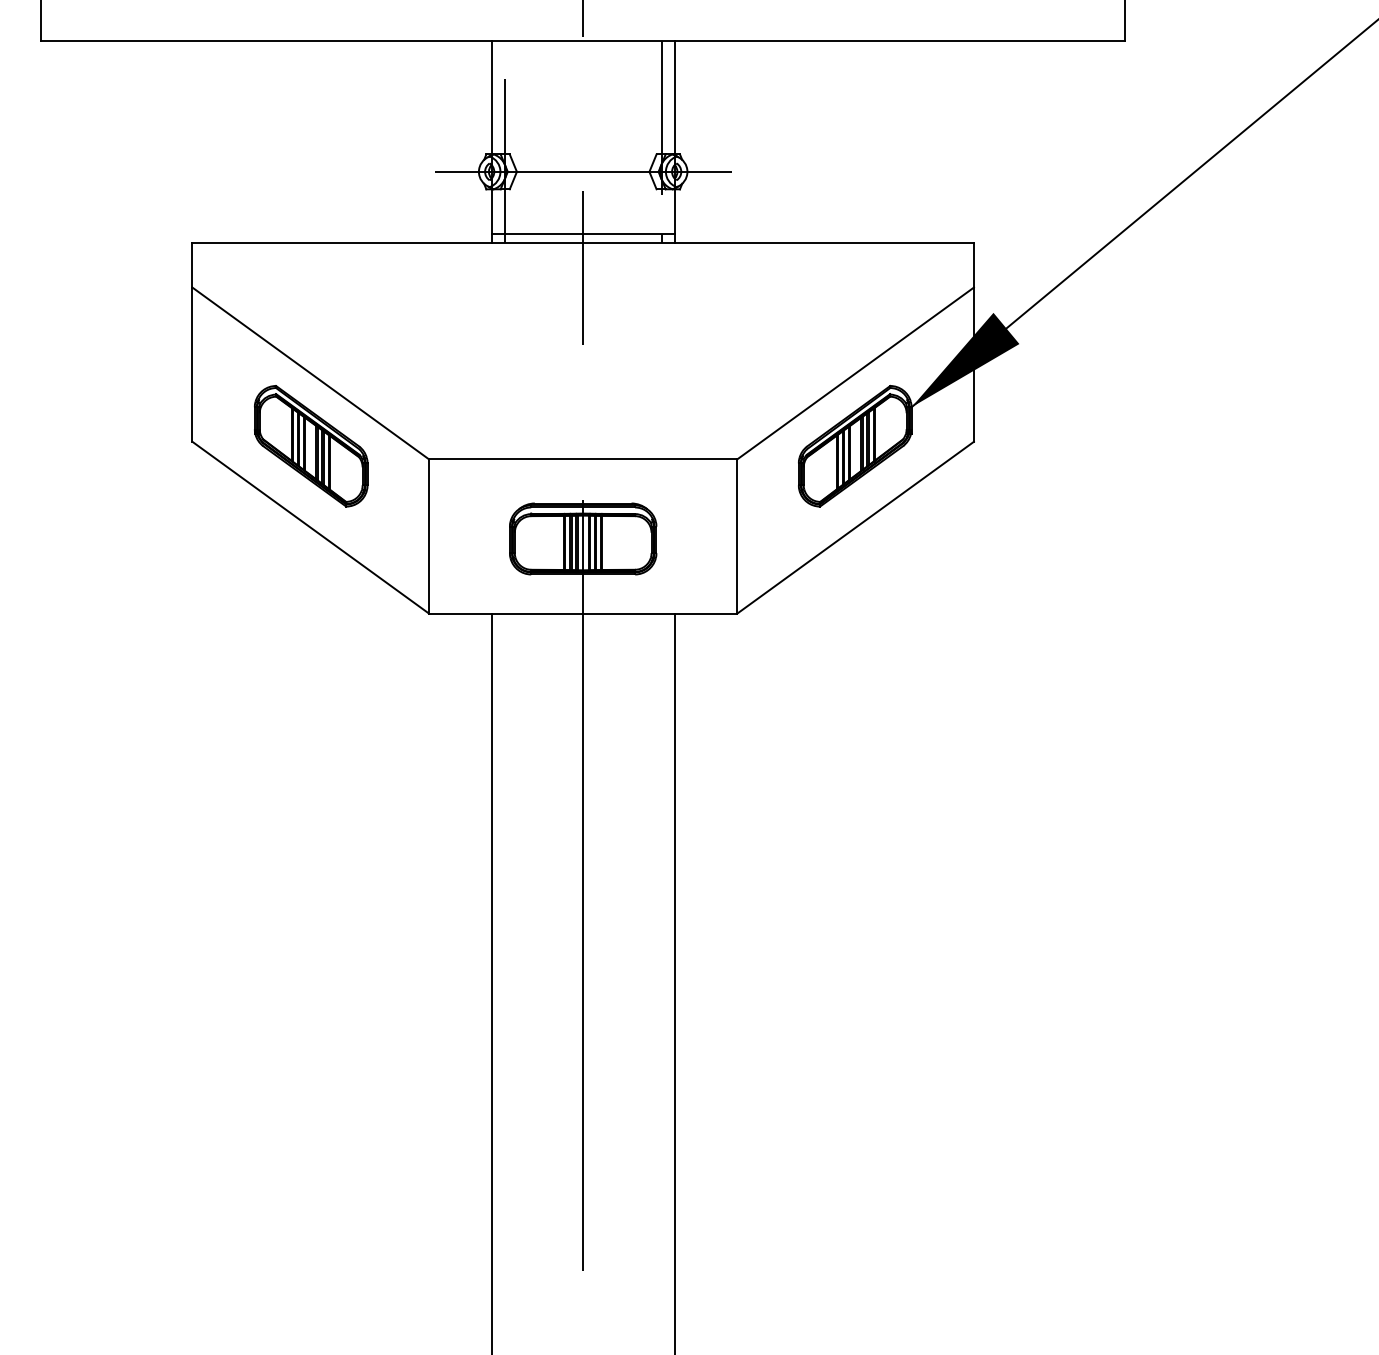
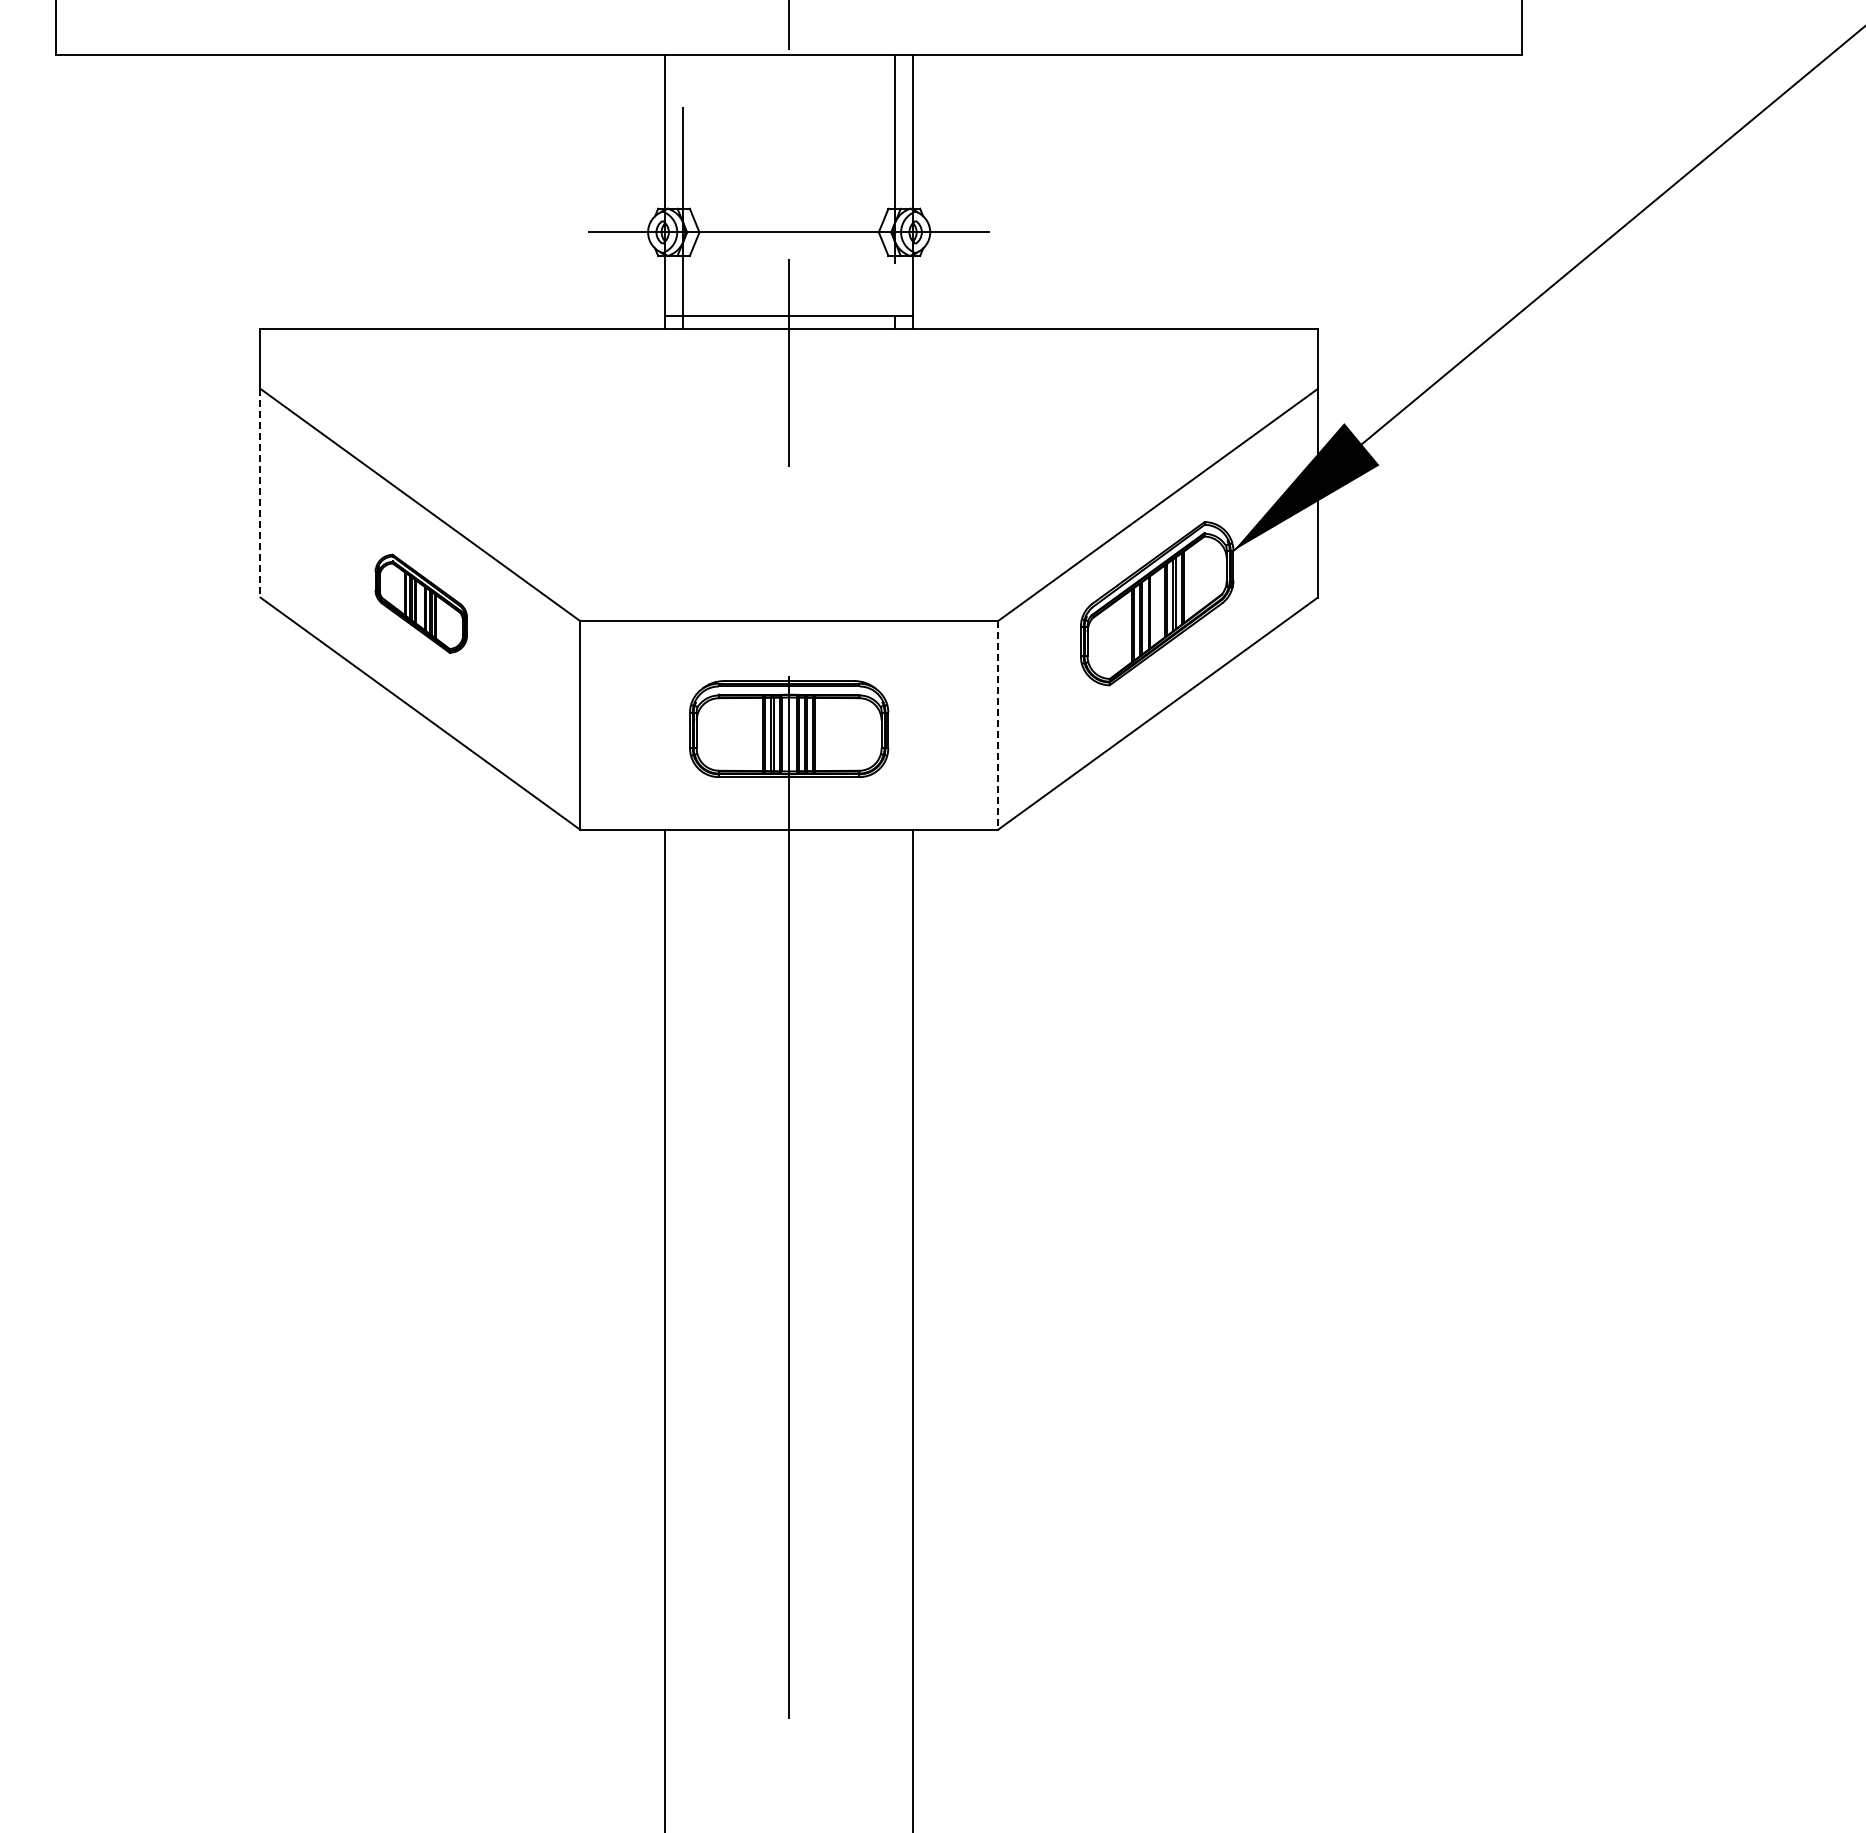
line: (192, 364) -> (260, 493), solid -> dashed
part: (311, 446) -> (421, 603), size x0.6
line: (737, 537) -> (997, 726), solid -> dashed

